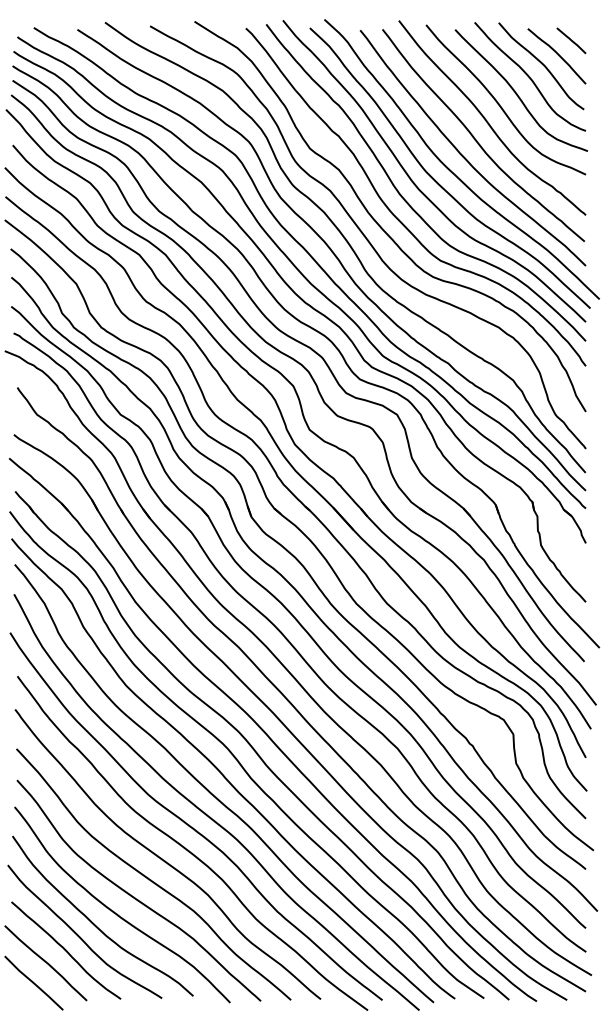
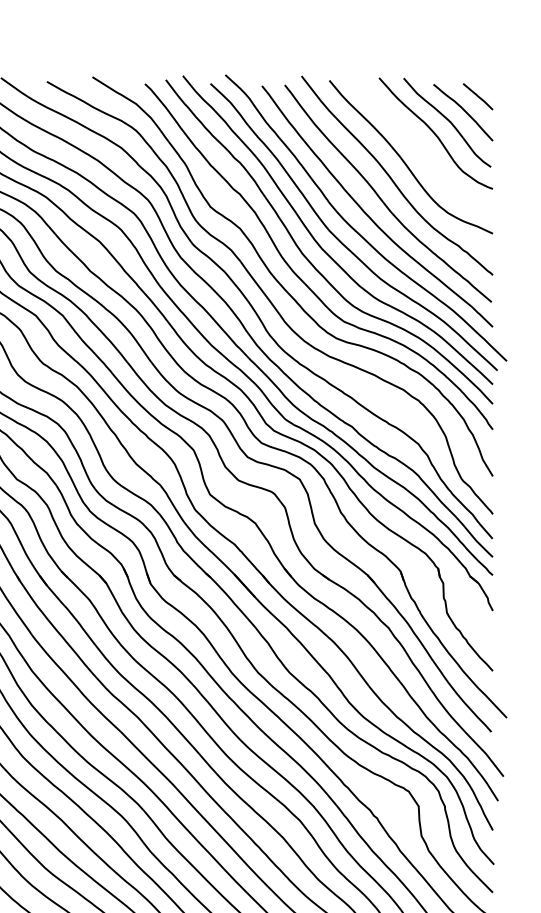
curve: (517, 93) -> (422, 150), removed

